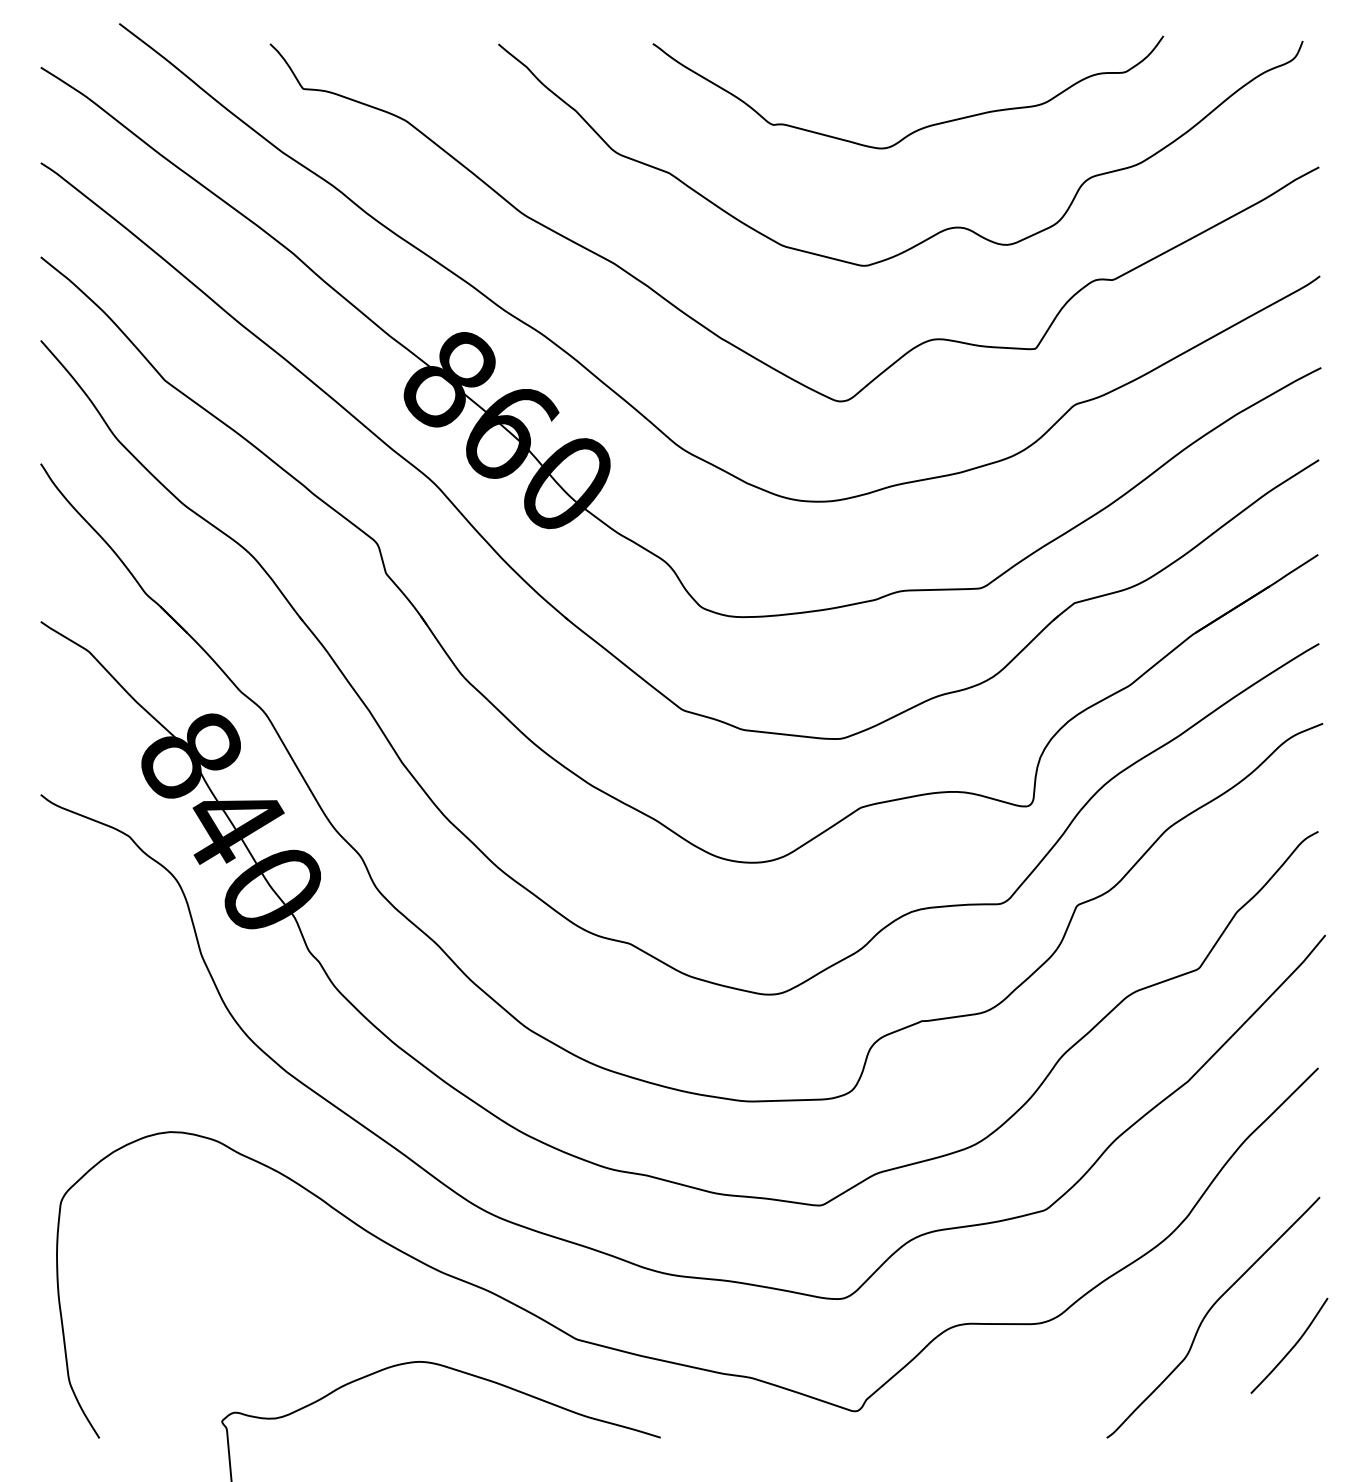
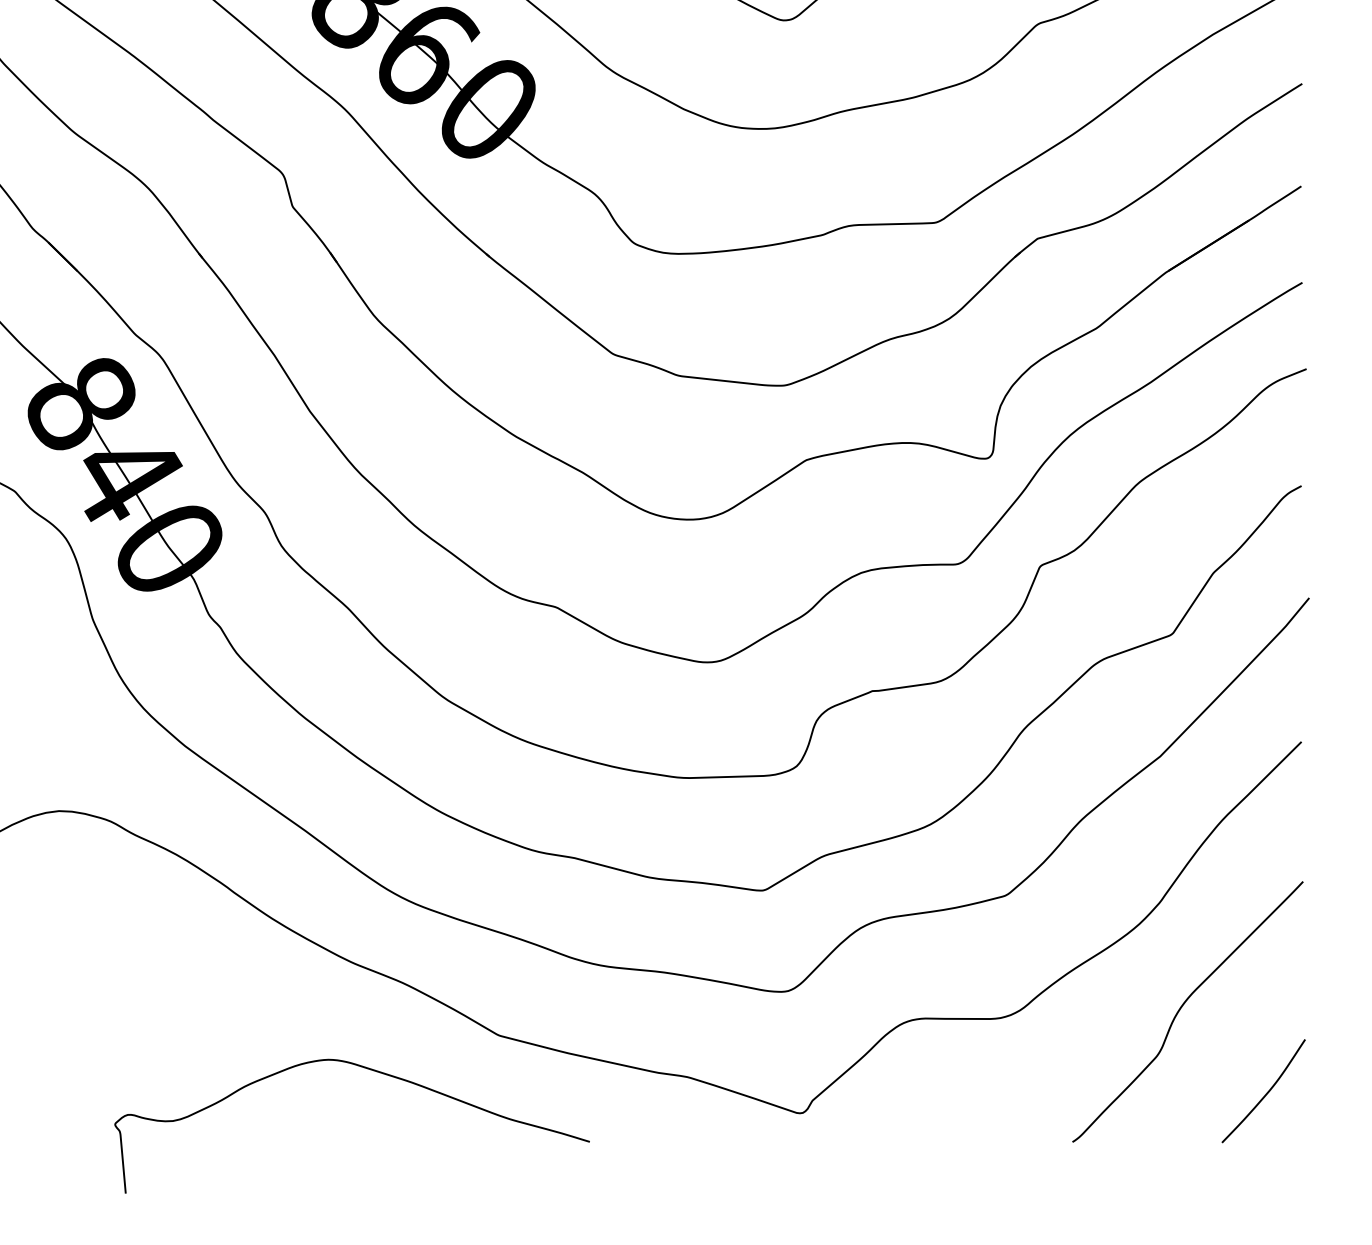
curve: (1291, 1347) -> (1265, 1092), moved

